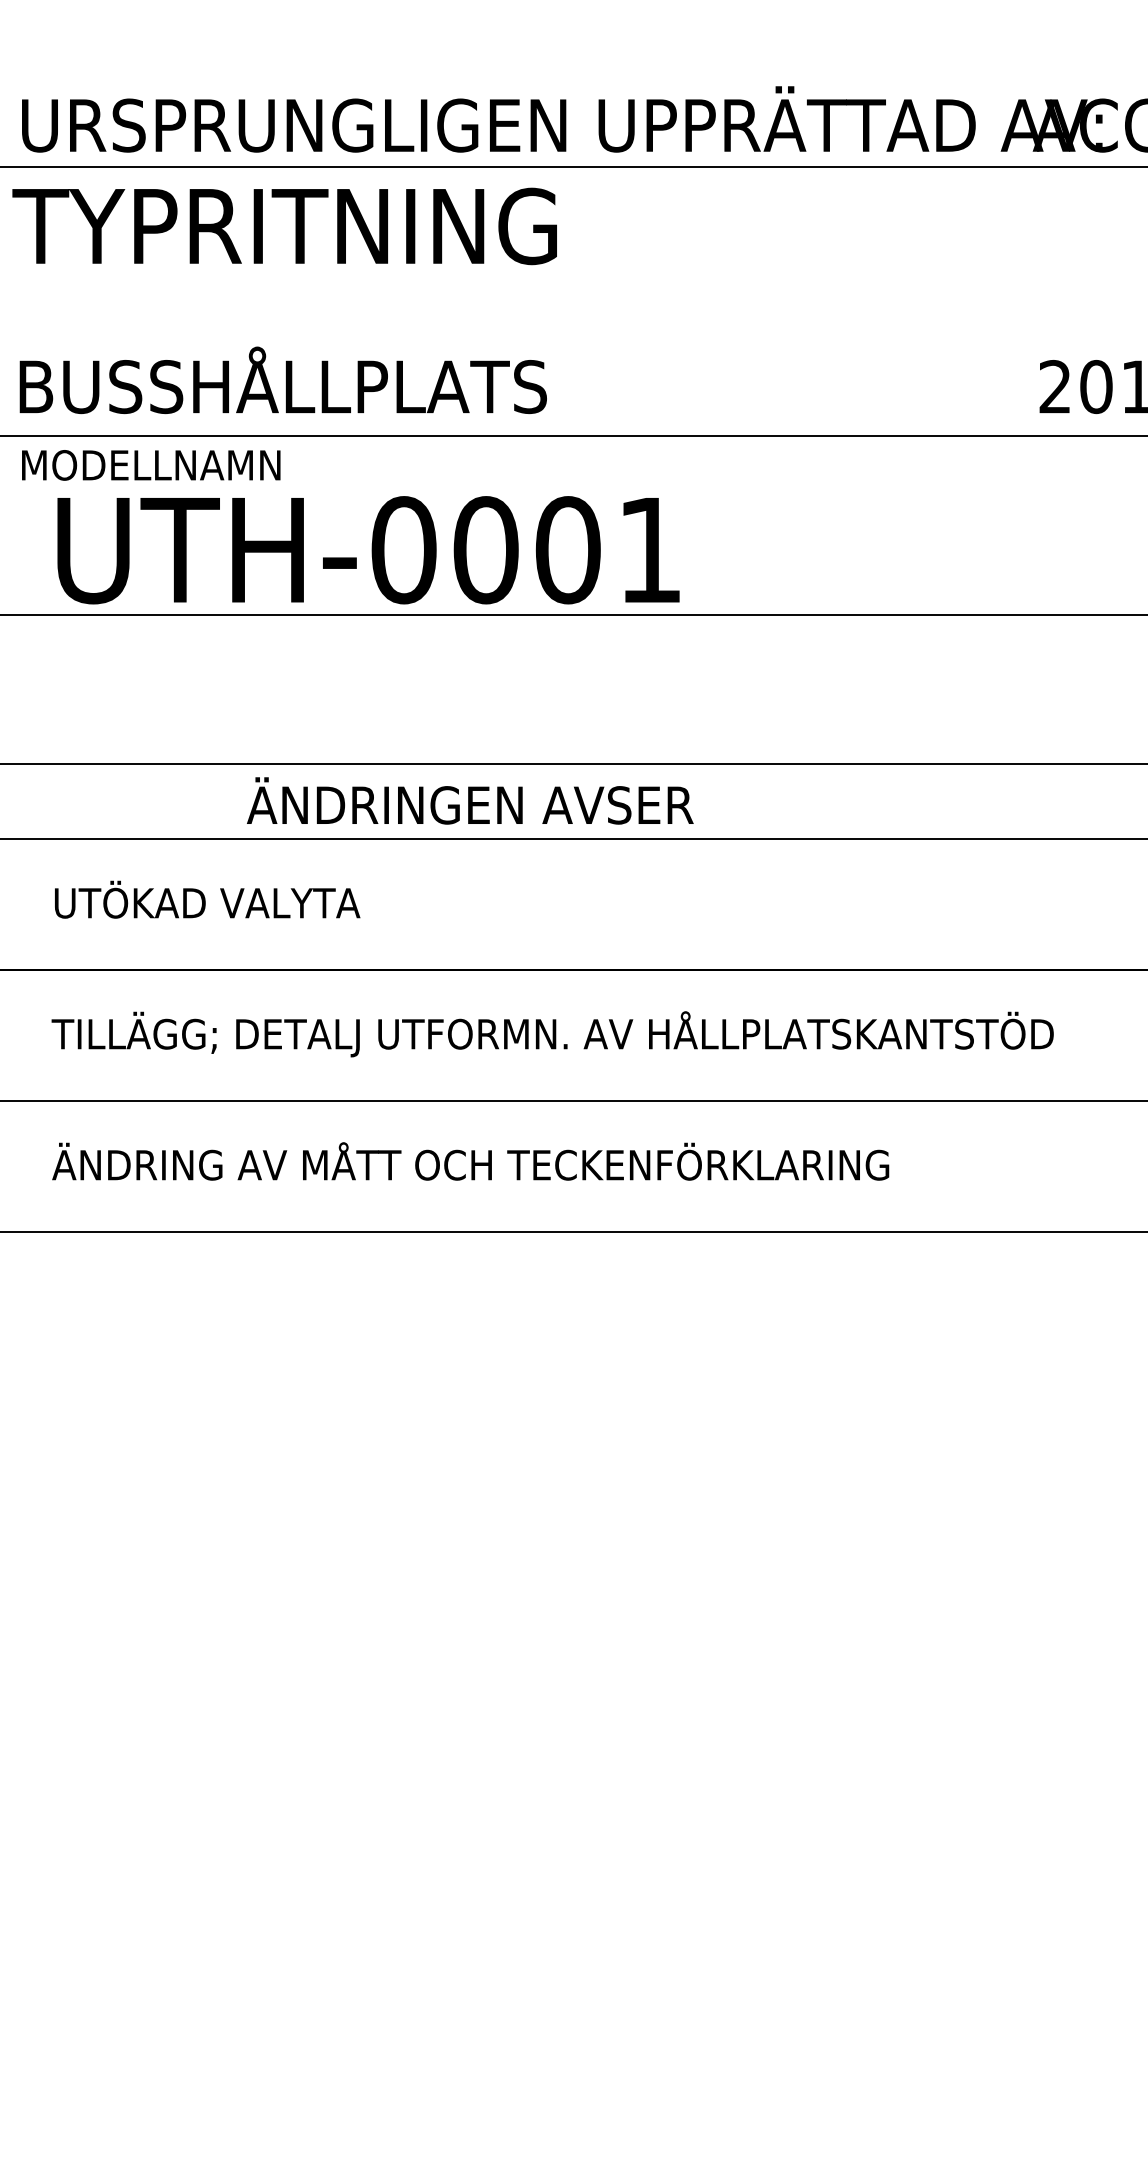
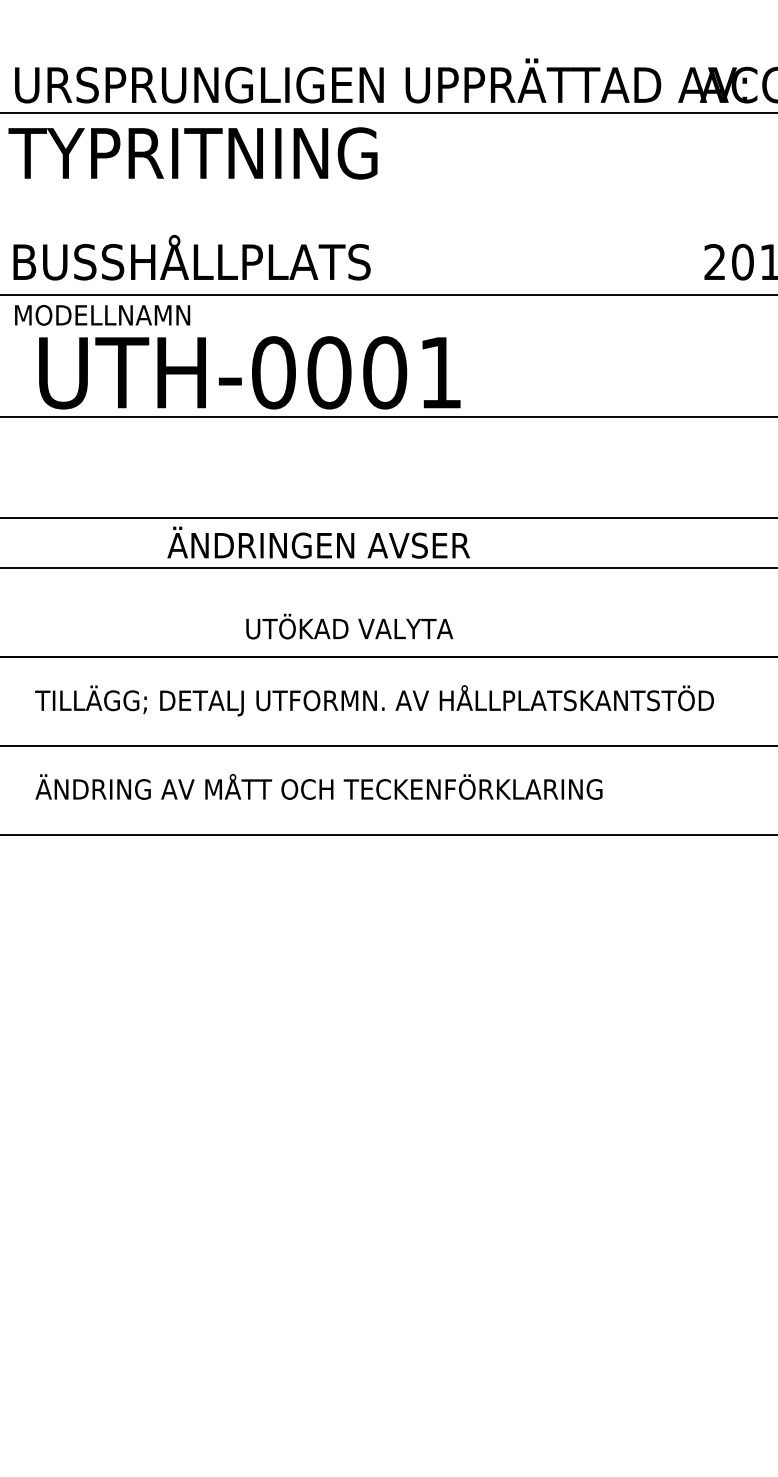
text: (207, 899) -> (349, 626), moved

